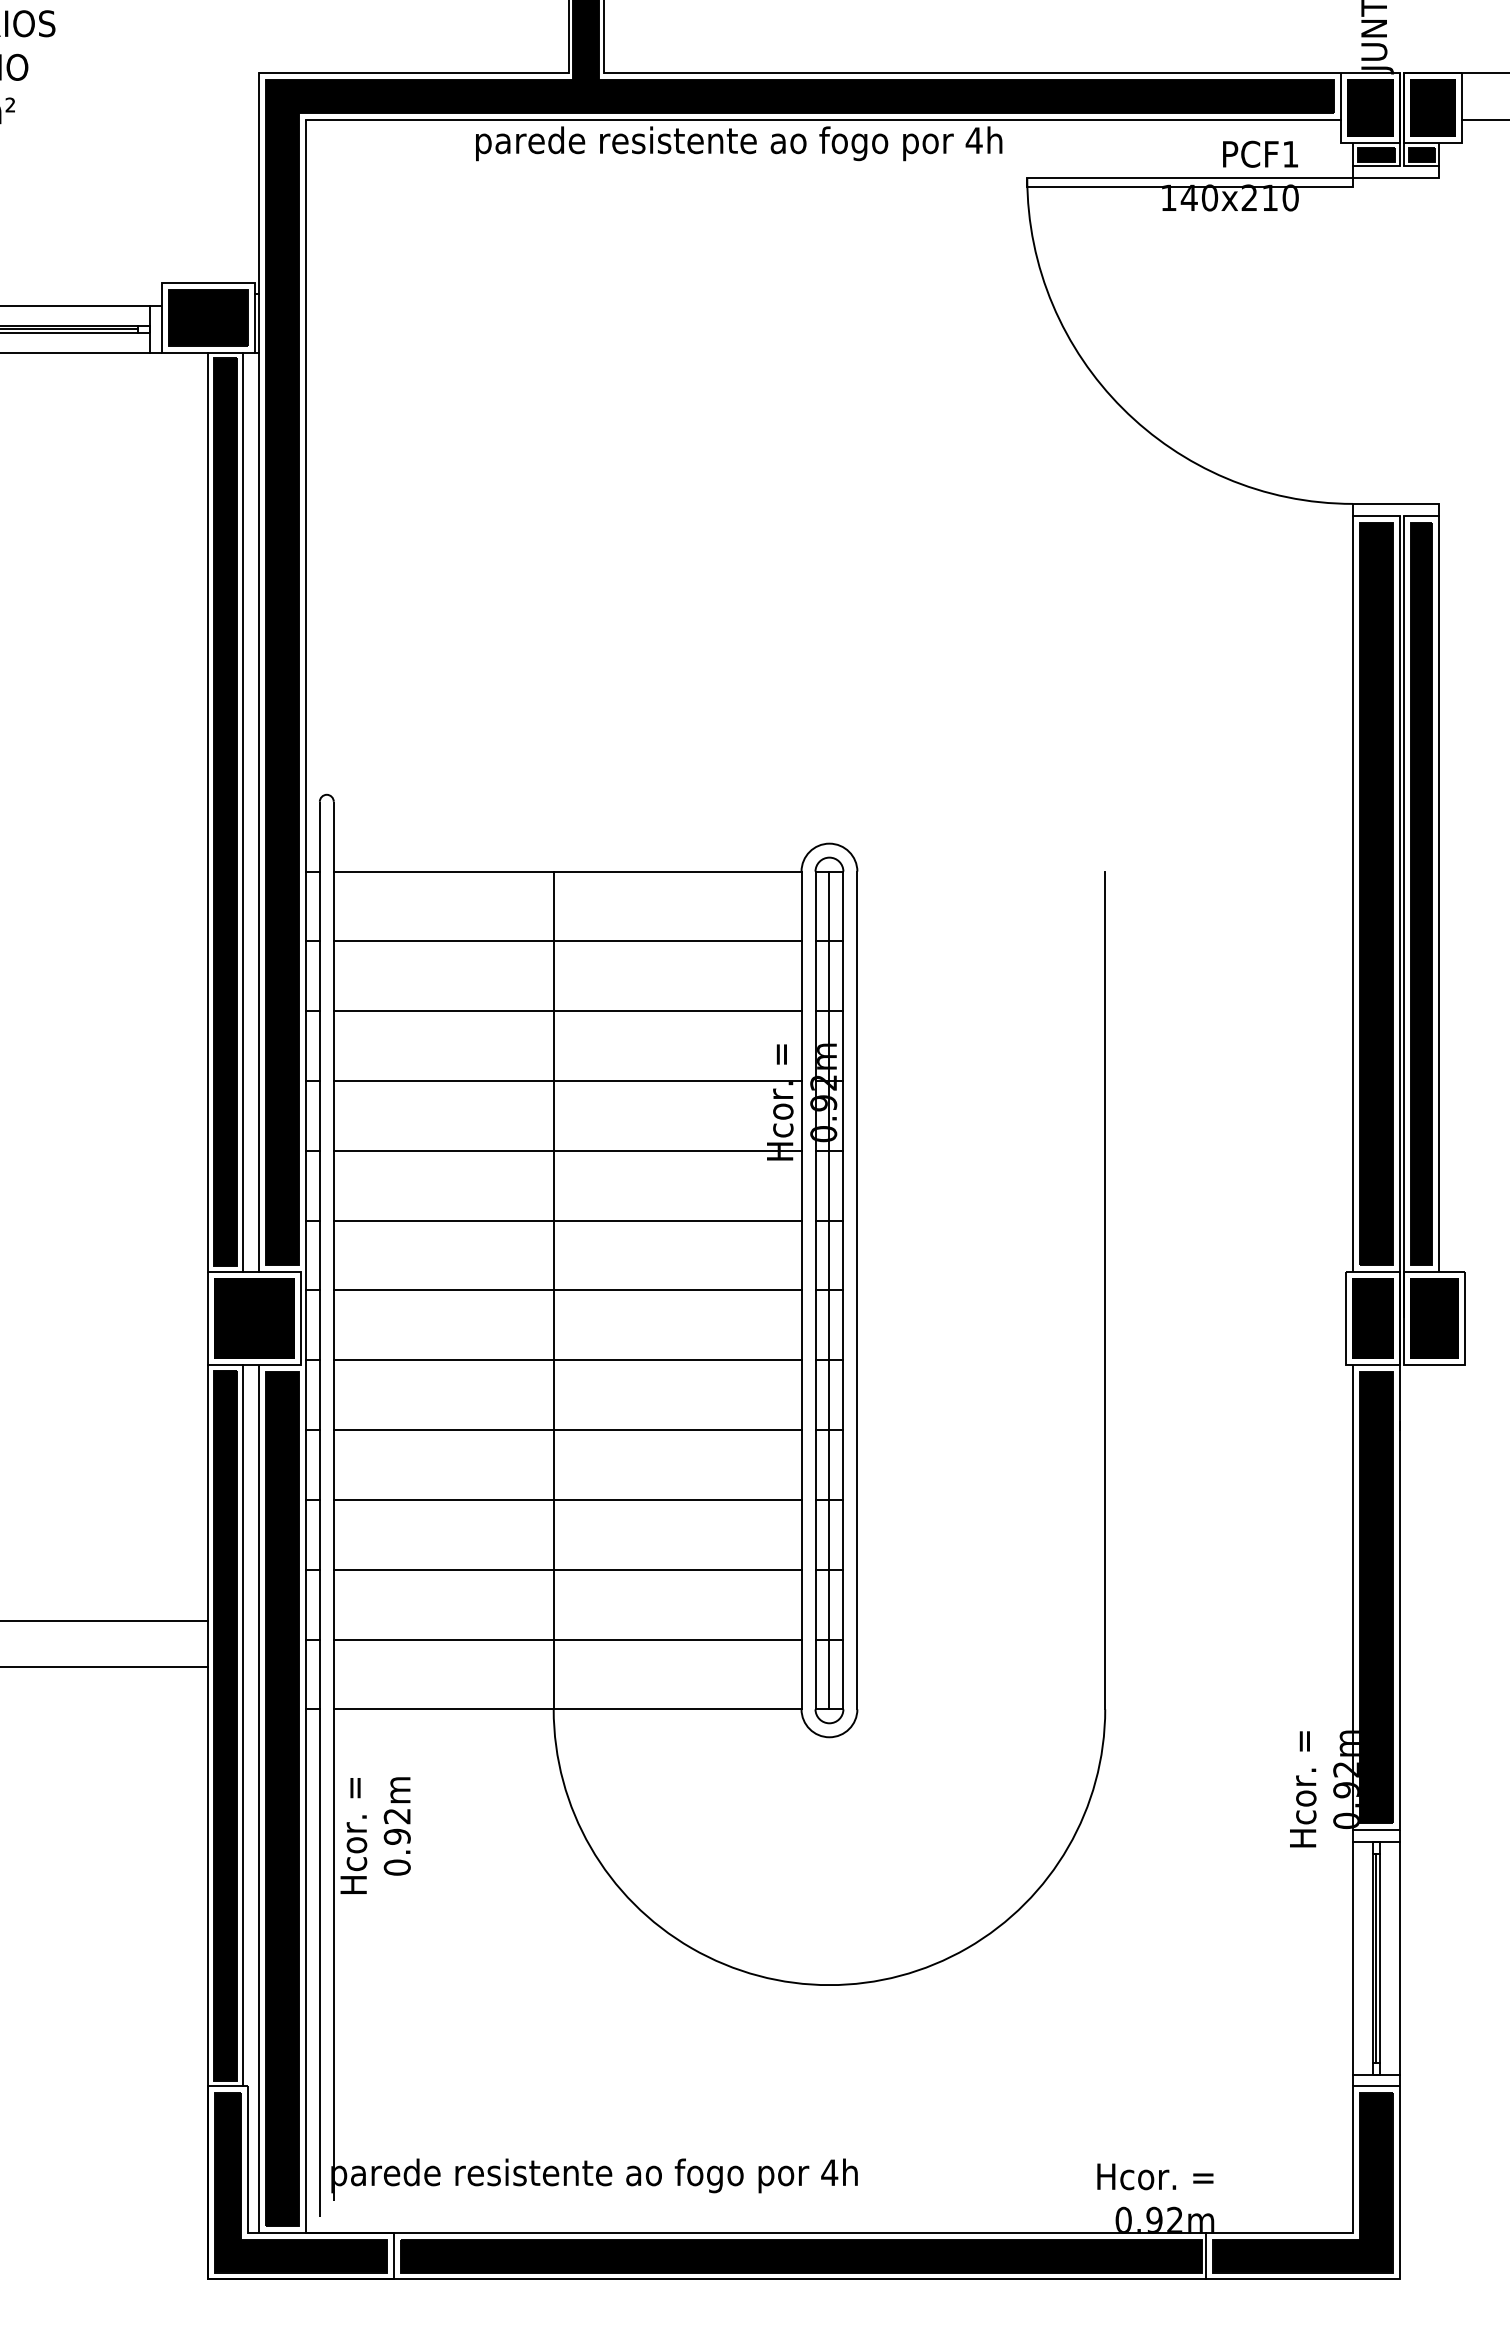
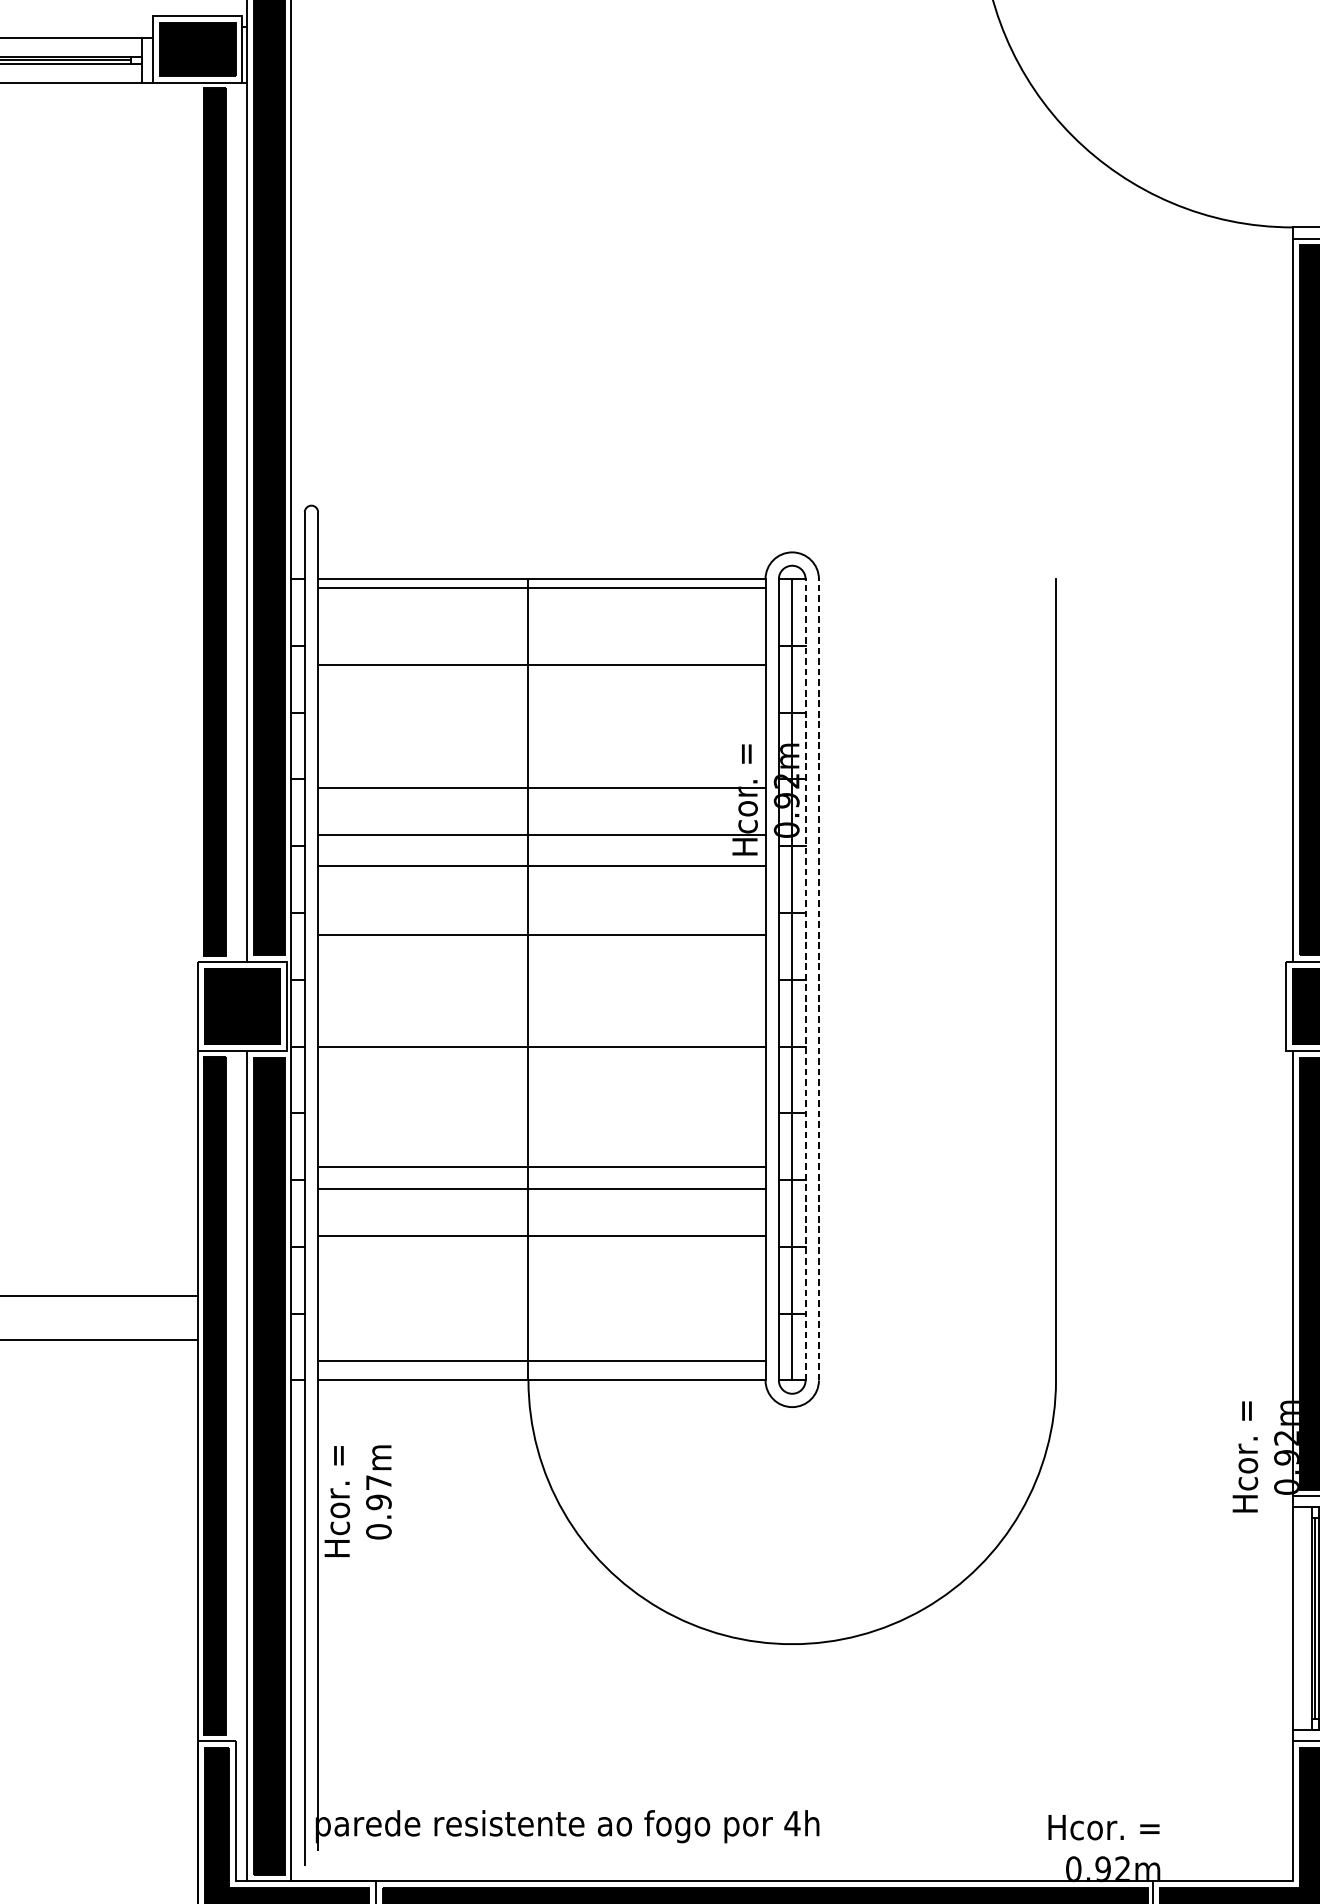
line: (208, 811) -> (198, 521), removed
line: (243, 811) -> (231, 521), removed
line: (567, 941) -> (541, 587), moved
line: (567, 1011) -> (541, 665), moved
line: (567, 1081) -> (541, 835), moved
line: (567, 1150) -> (541, 787), moved
line: (567, 1220) -> (541, 865), moved
line: (567, 1290) -> (541, 934), moved
line: (843, 1290) -> (805, 979), solid -> dashed
line: (857, 1290) -> (819, 979), solid -> dashed
line: (567, 1430) -> (541, 1167), moved
line: (567, 1499) -> (541, 1235), moved
line: (567, 1569) -> (541, 1189), moved
line: (567, 1639) -> (541, 1361), moved
line: (243, 1725) -> (231, 1395), removed
text: (396, 1816) -> (378, 1482), 0.92m -> 0.97m

